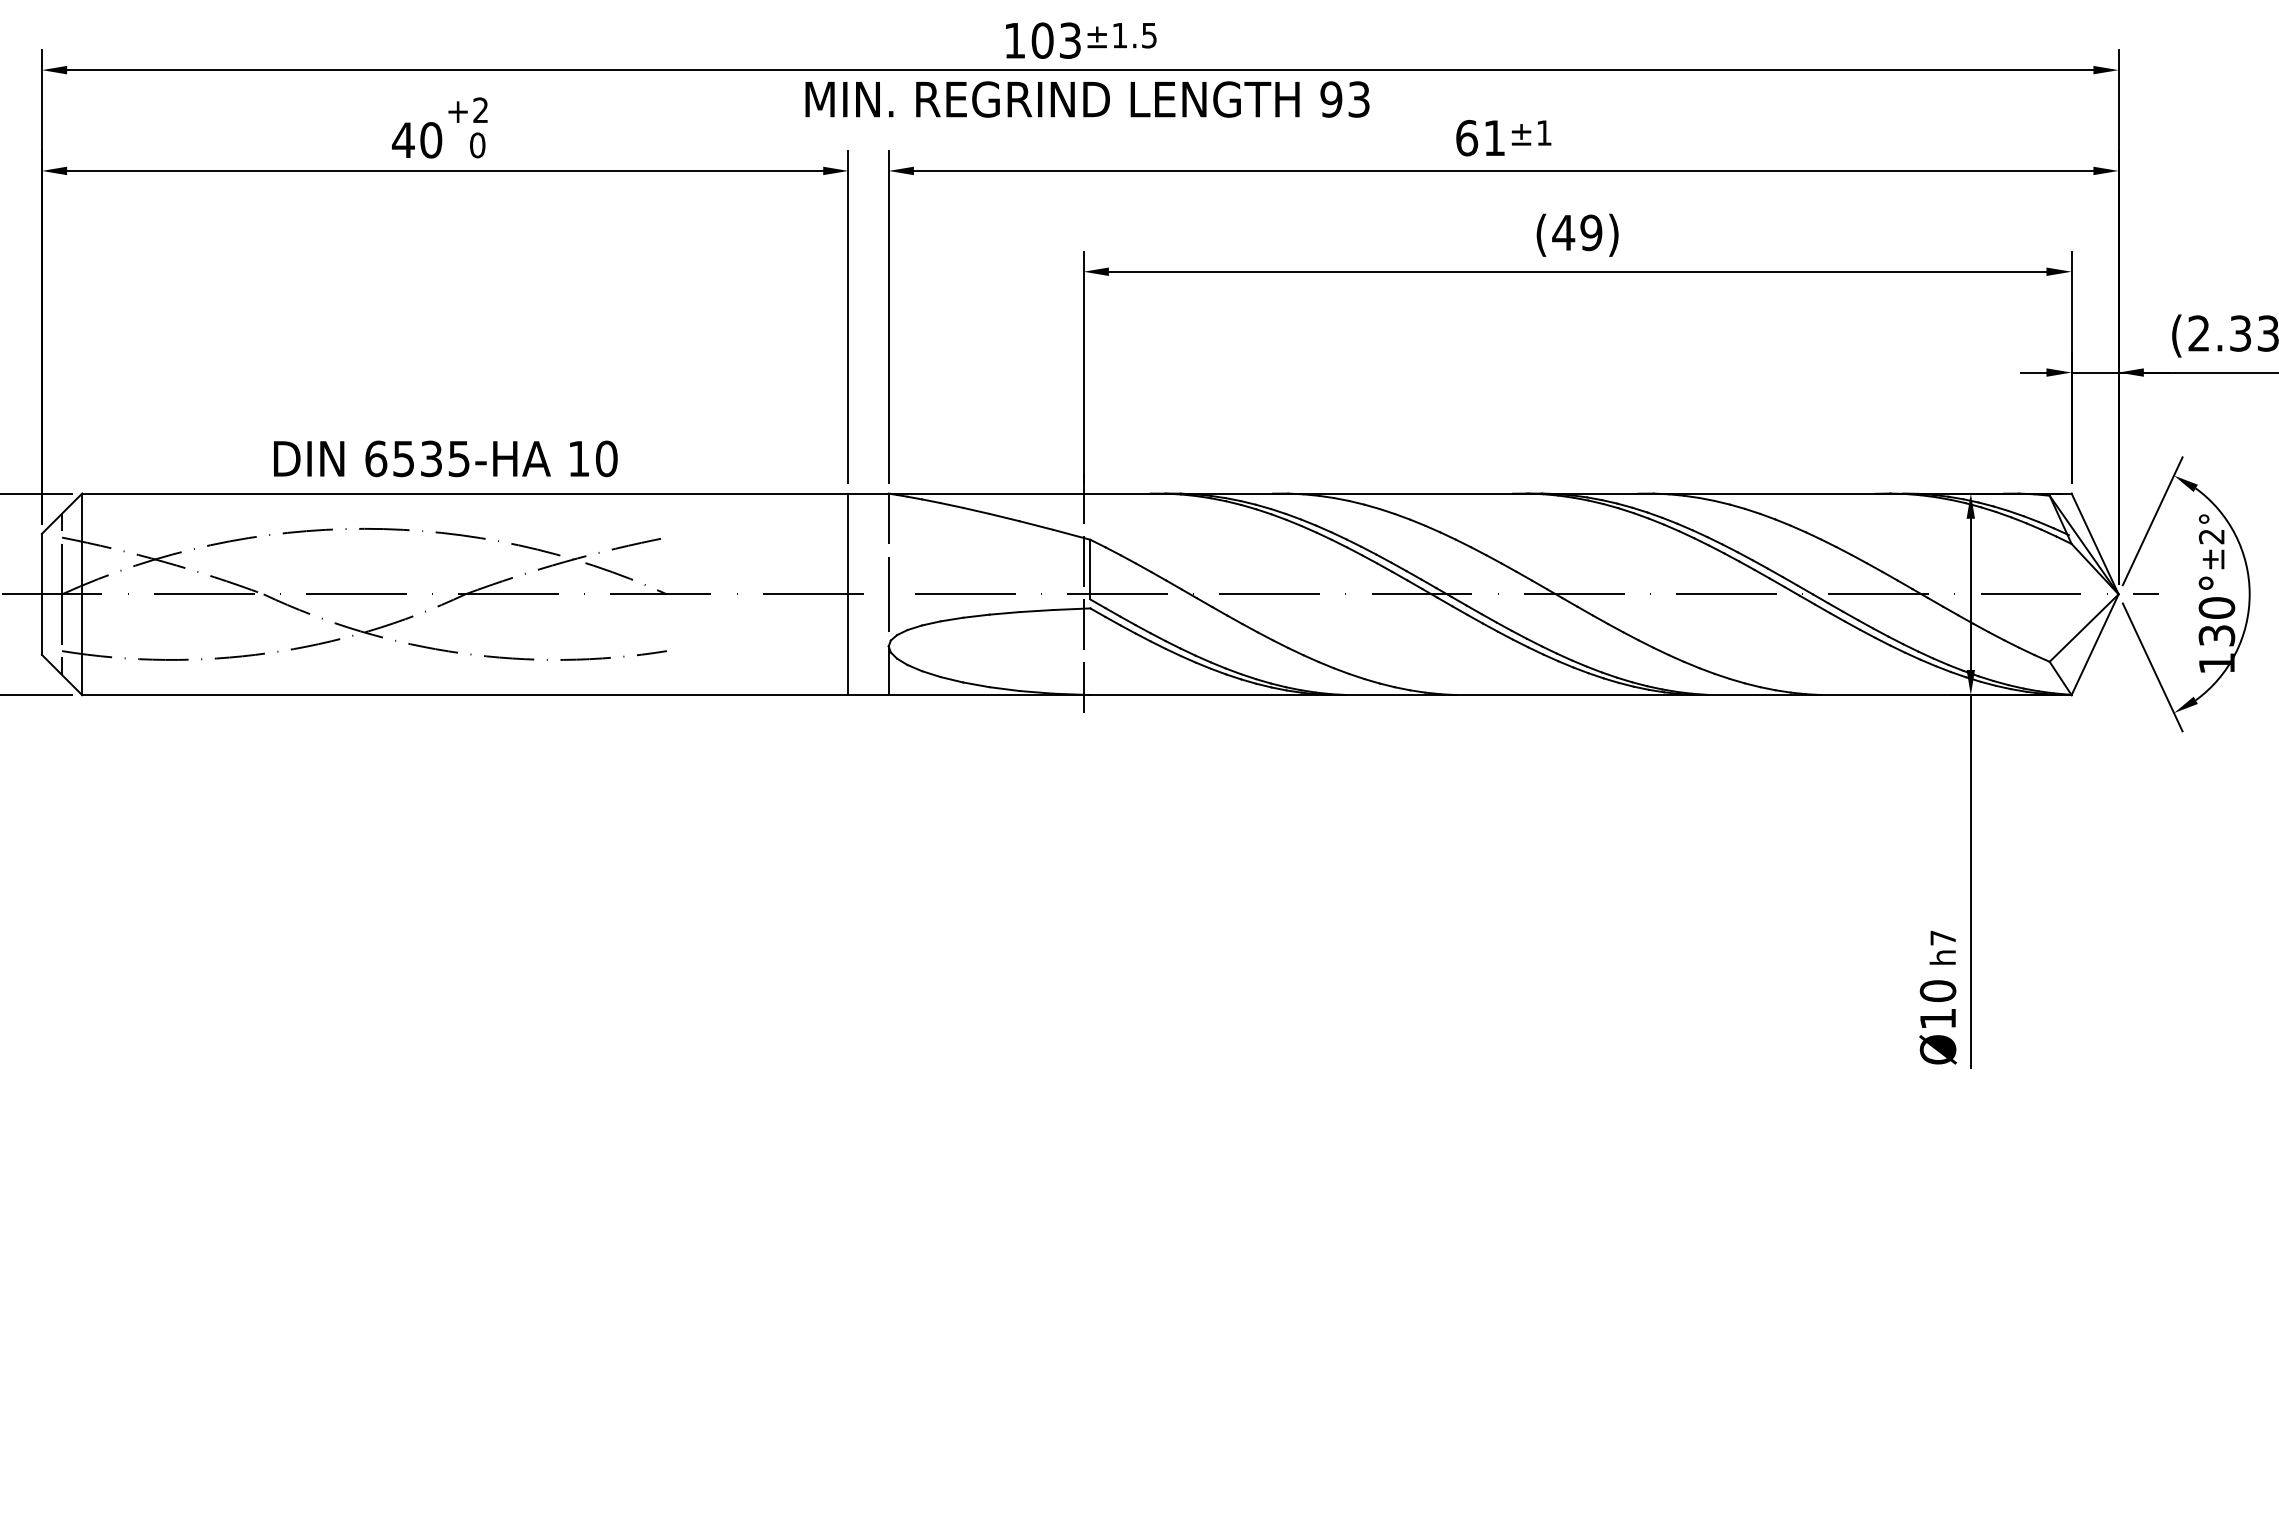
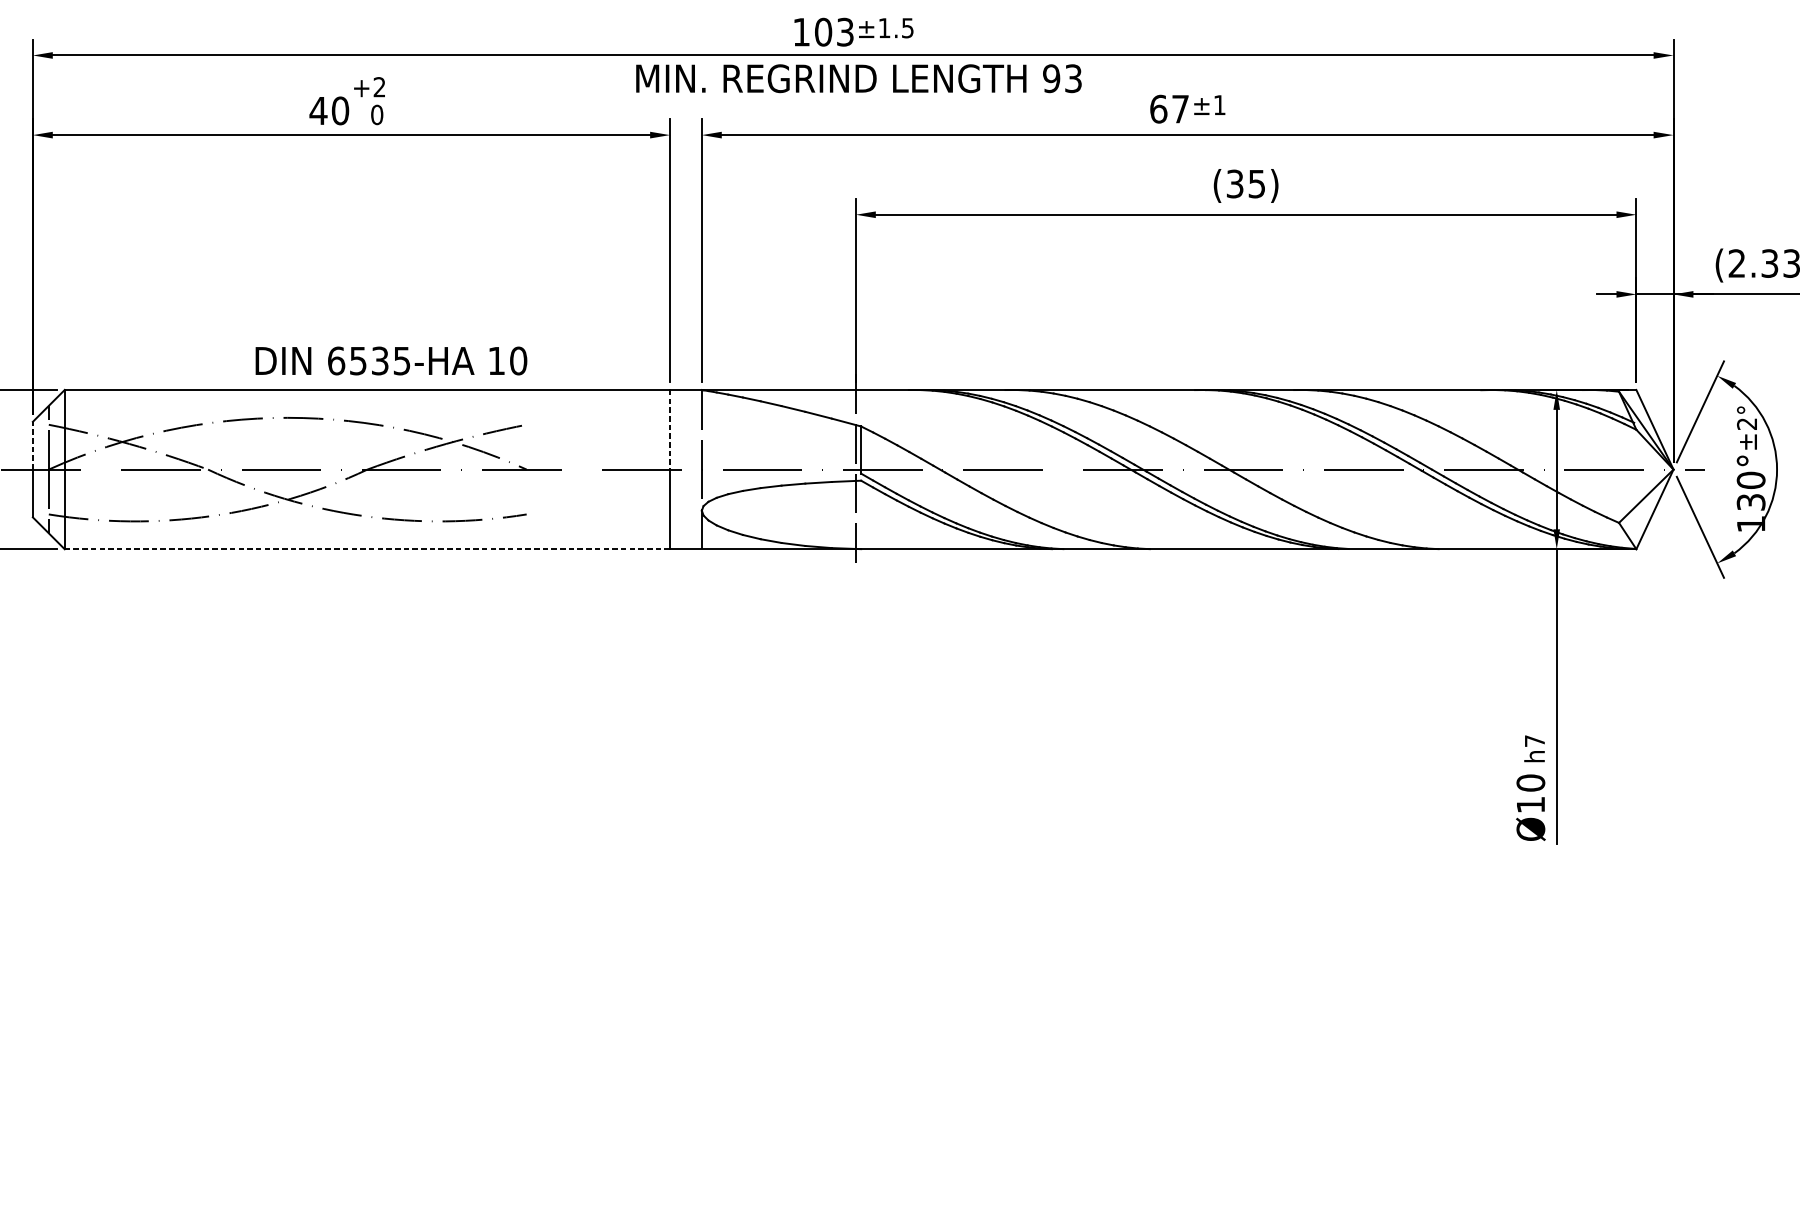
text: (1494, 137) -> (1180, 108), 61 -> 67
text: (1577, 232) -> (1246, 183), (49) -> (35)
text: (445, 458) -> (391, 360), moved
line: (848, 544) -> (670, 430), solid -> dashed
line: (41, 563) -> (32, 445), solid -> dashed
line: (465, 695) -> (367, 549), solid -> dashed

